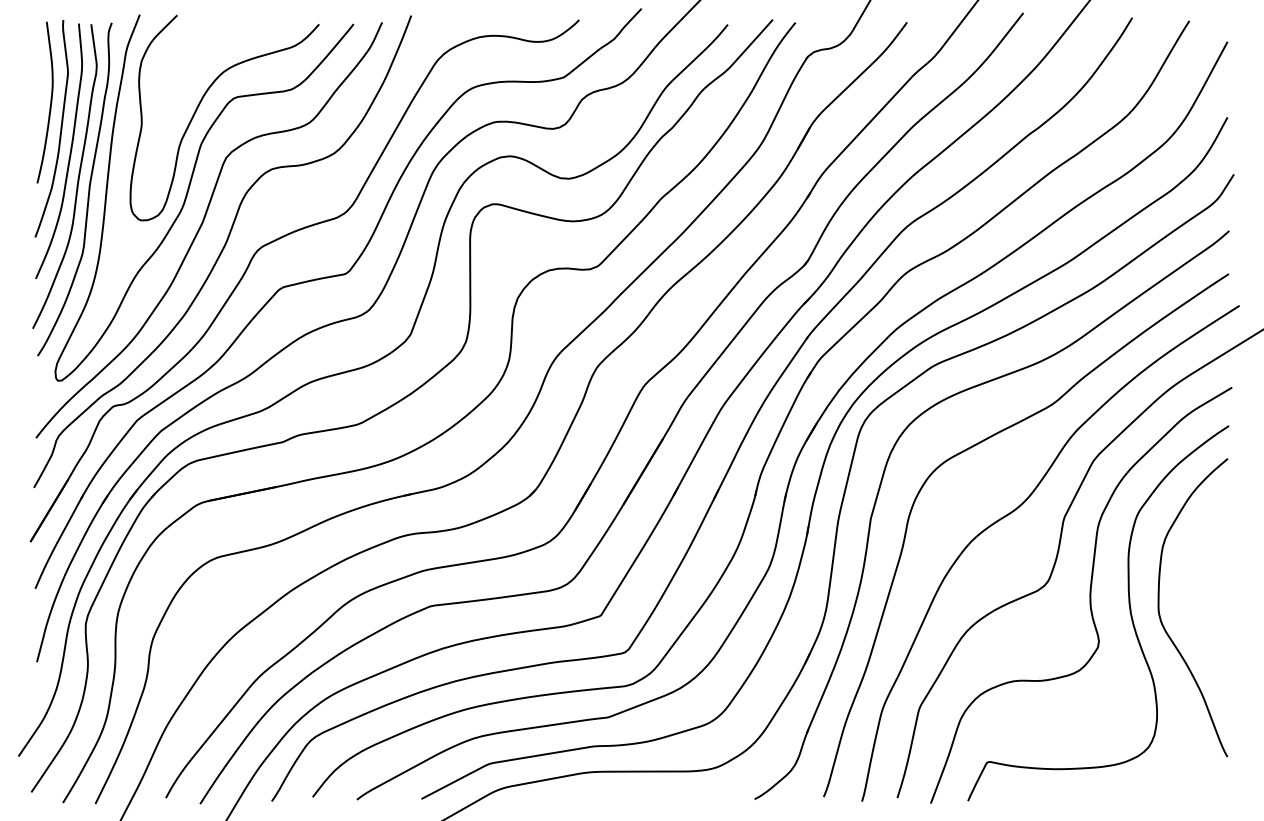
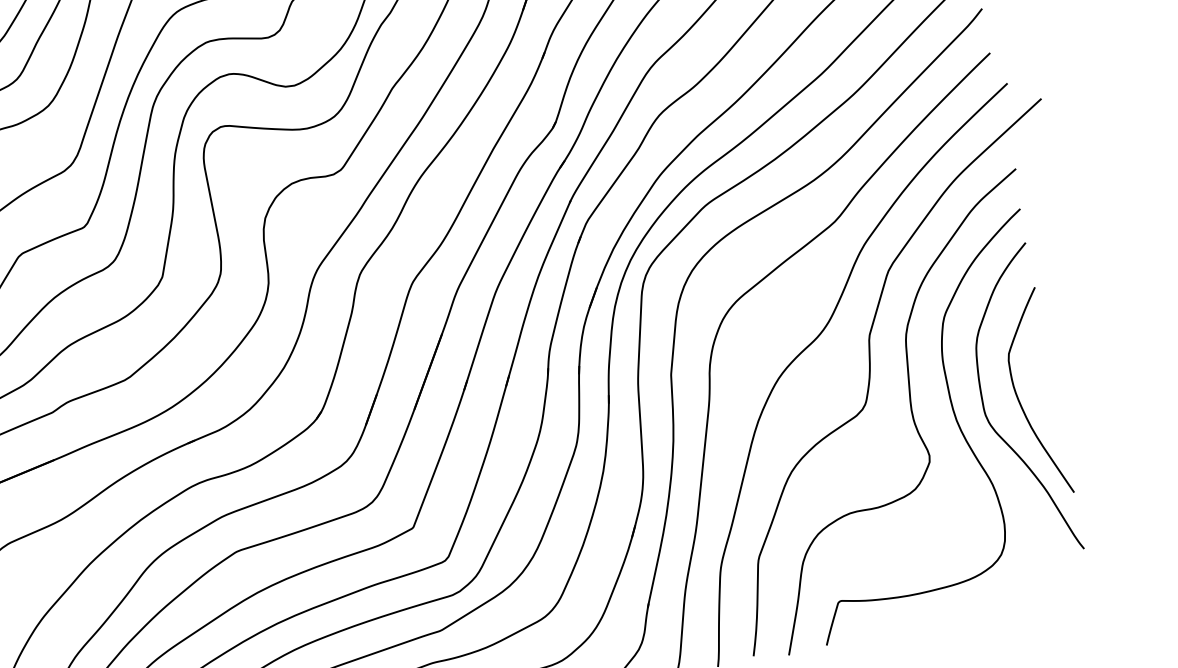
curve: (1194, 607) -> (1020, 402), added

